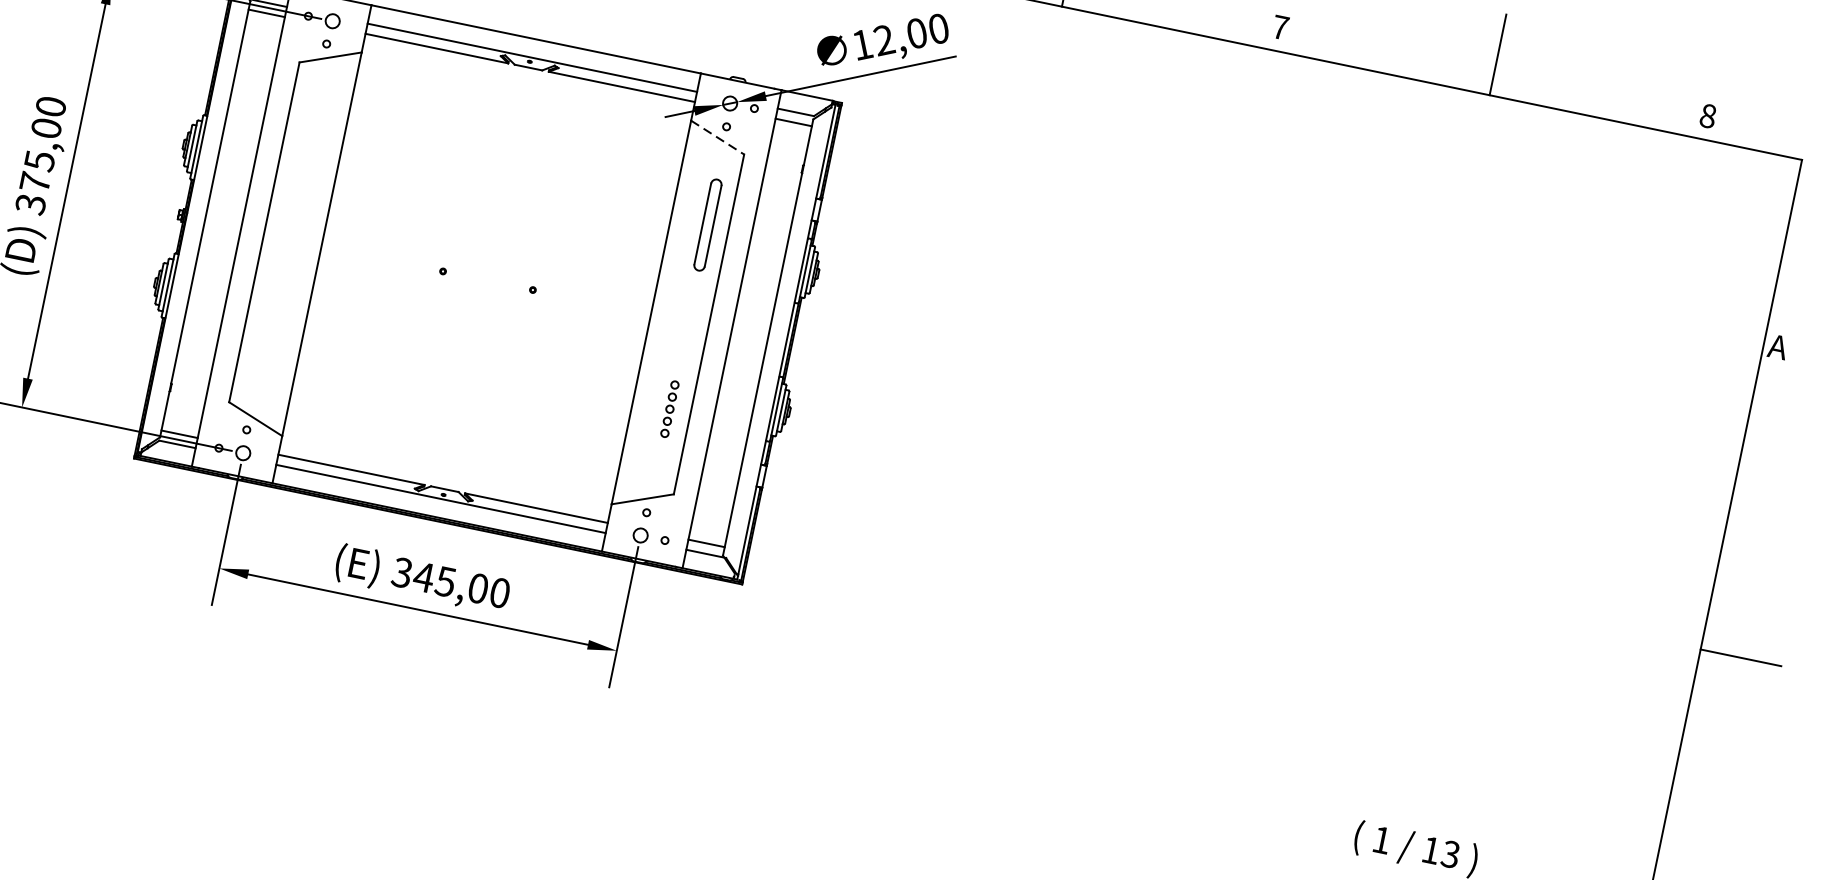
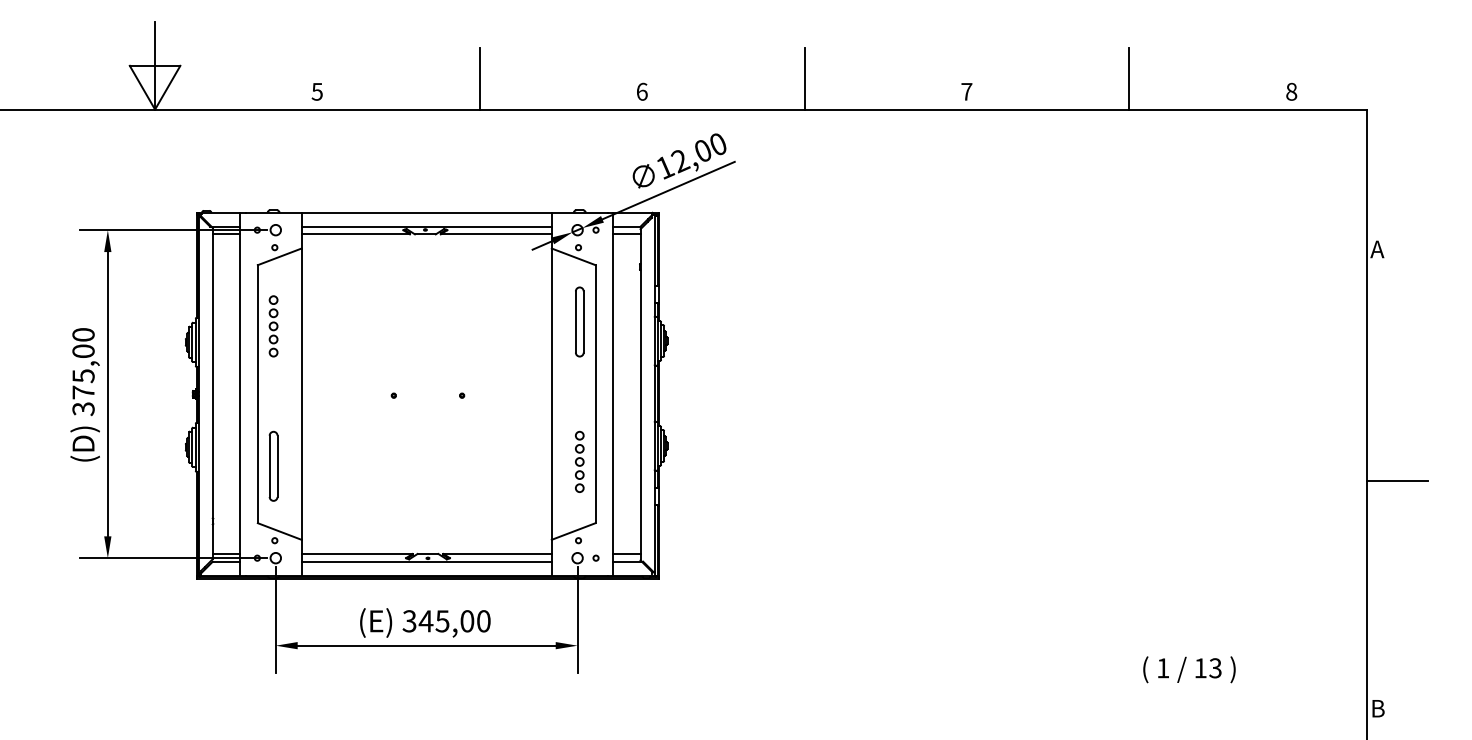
line: (718, 138) -> (574, 257), dashed -> solid
part: (303, 147) -> (273, 326), added
part: (265, 330) -> (273, 465), added
part: (669, 408) -> (579, 461), size x1.43

